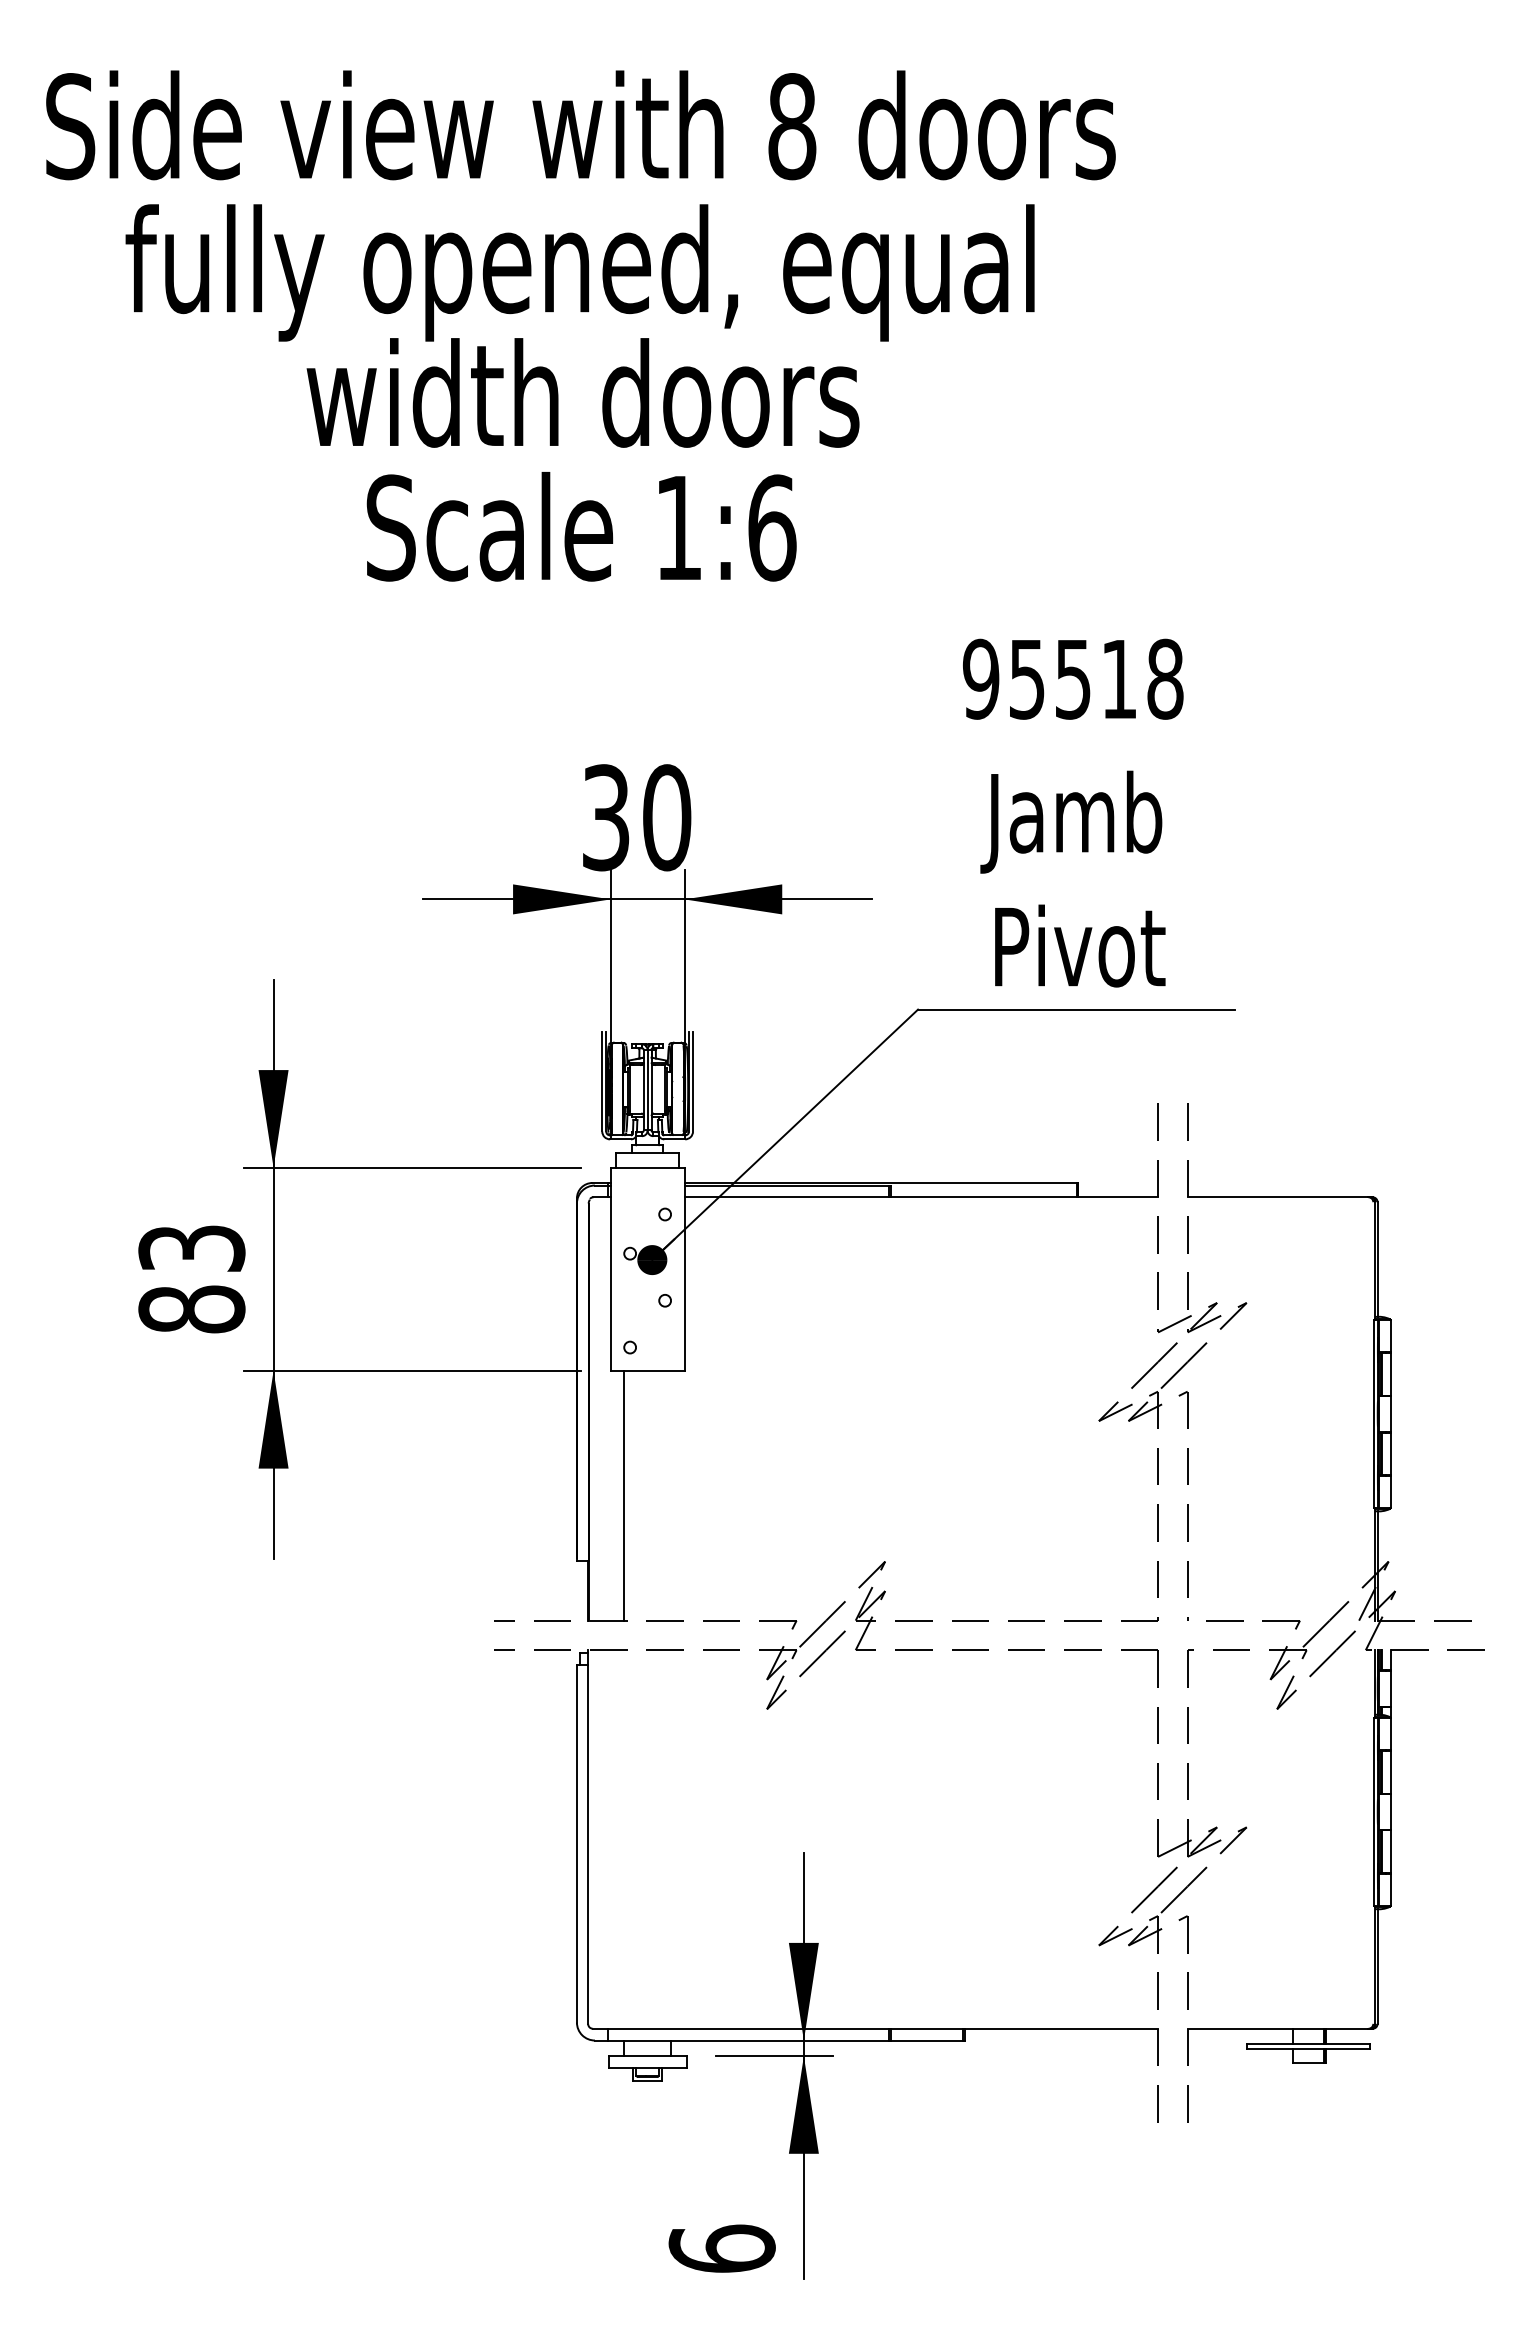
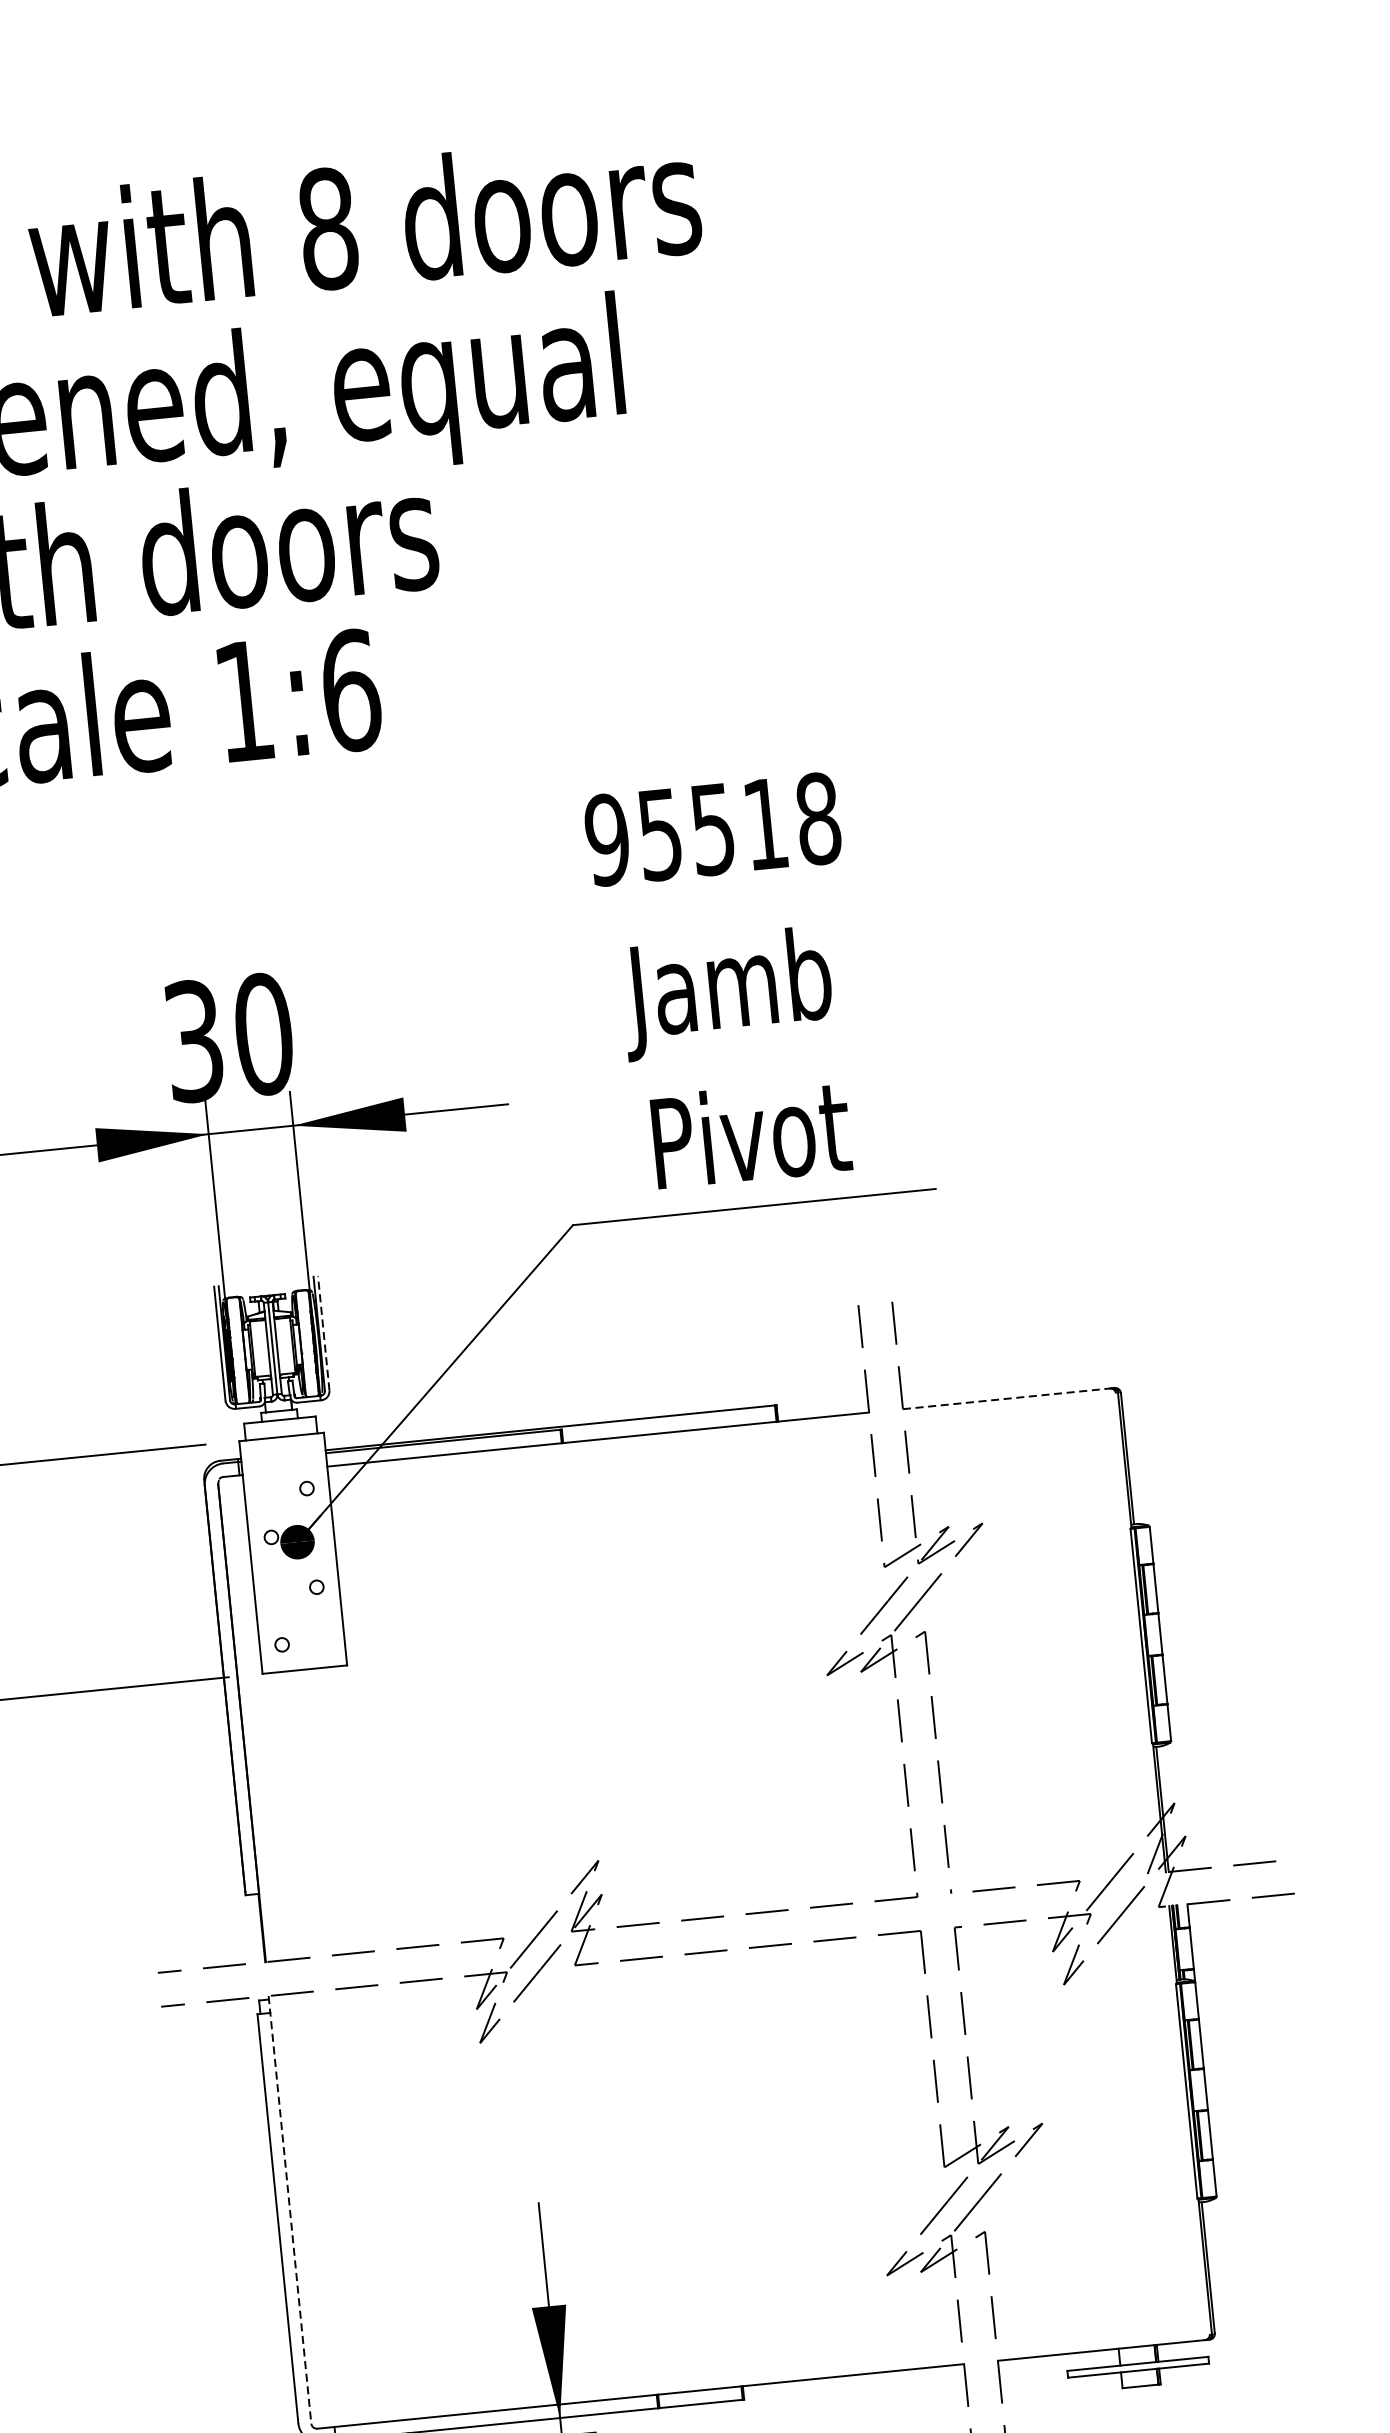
line: (693, 1081) -> (324, 1333), solid -> dashed
line: (1278, 1197) -> (1006, 1399), solid -> dashed
line: (623, 1495) -> (291, 1814), removed
line: (588, 1837) -> (290, 2210), solid -> dashed

